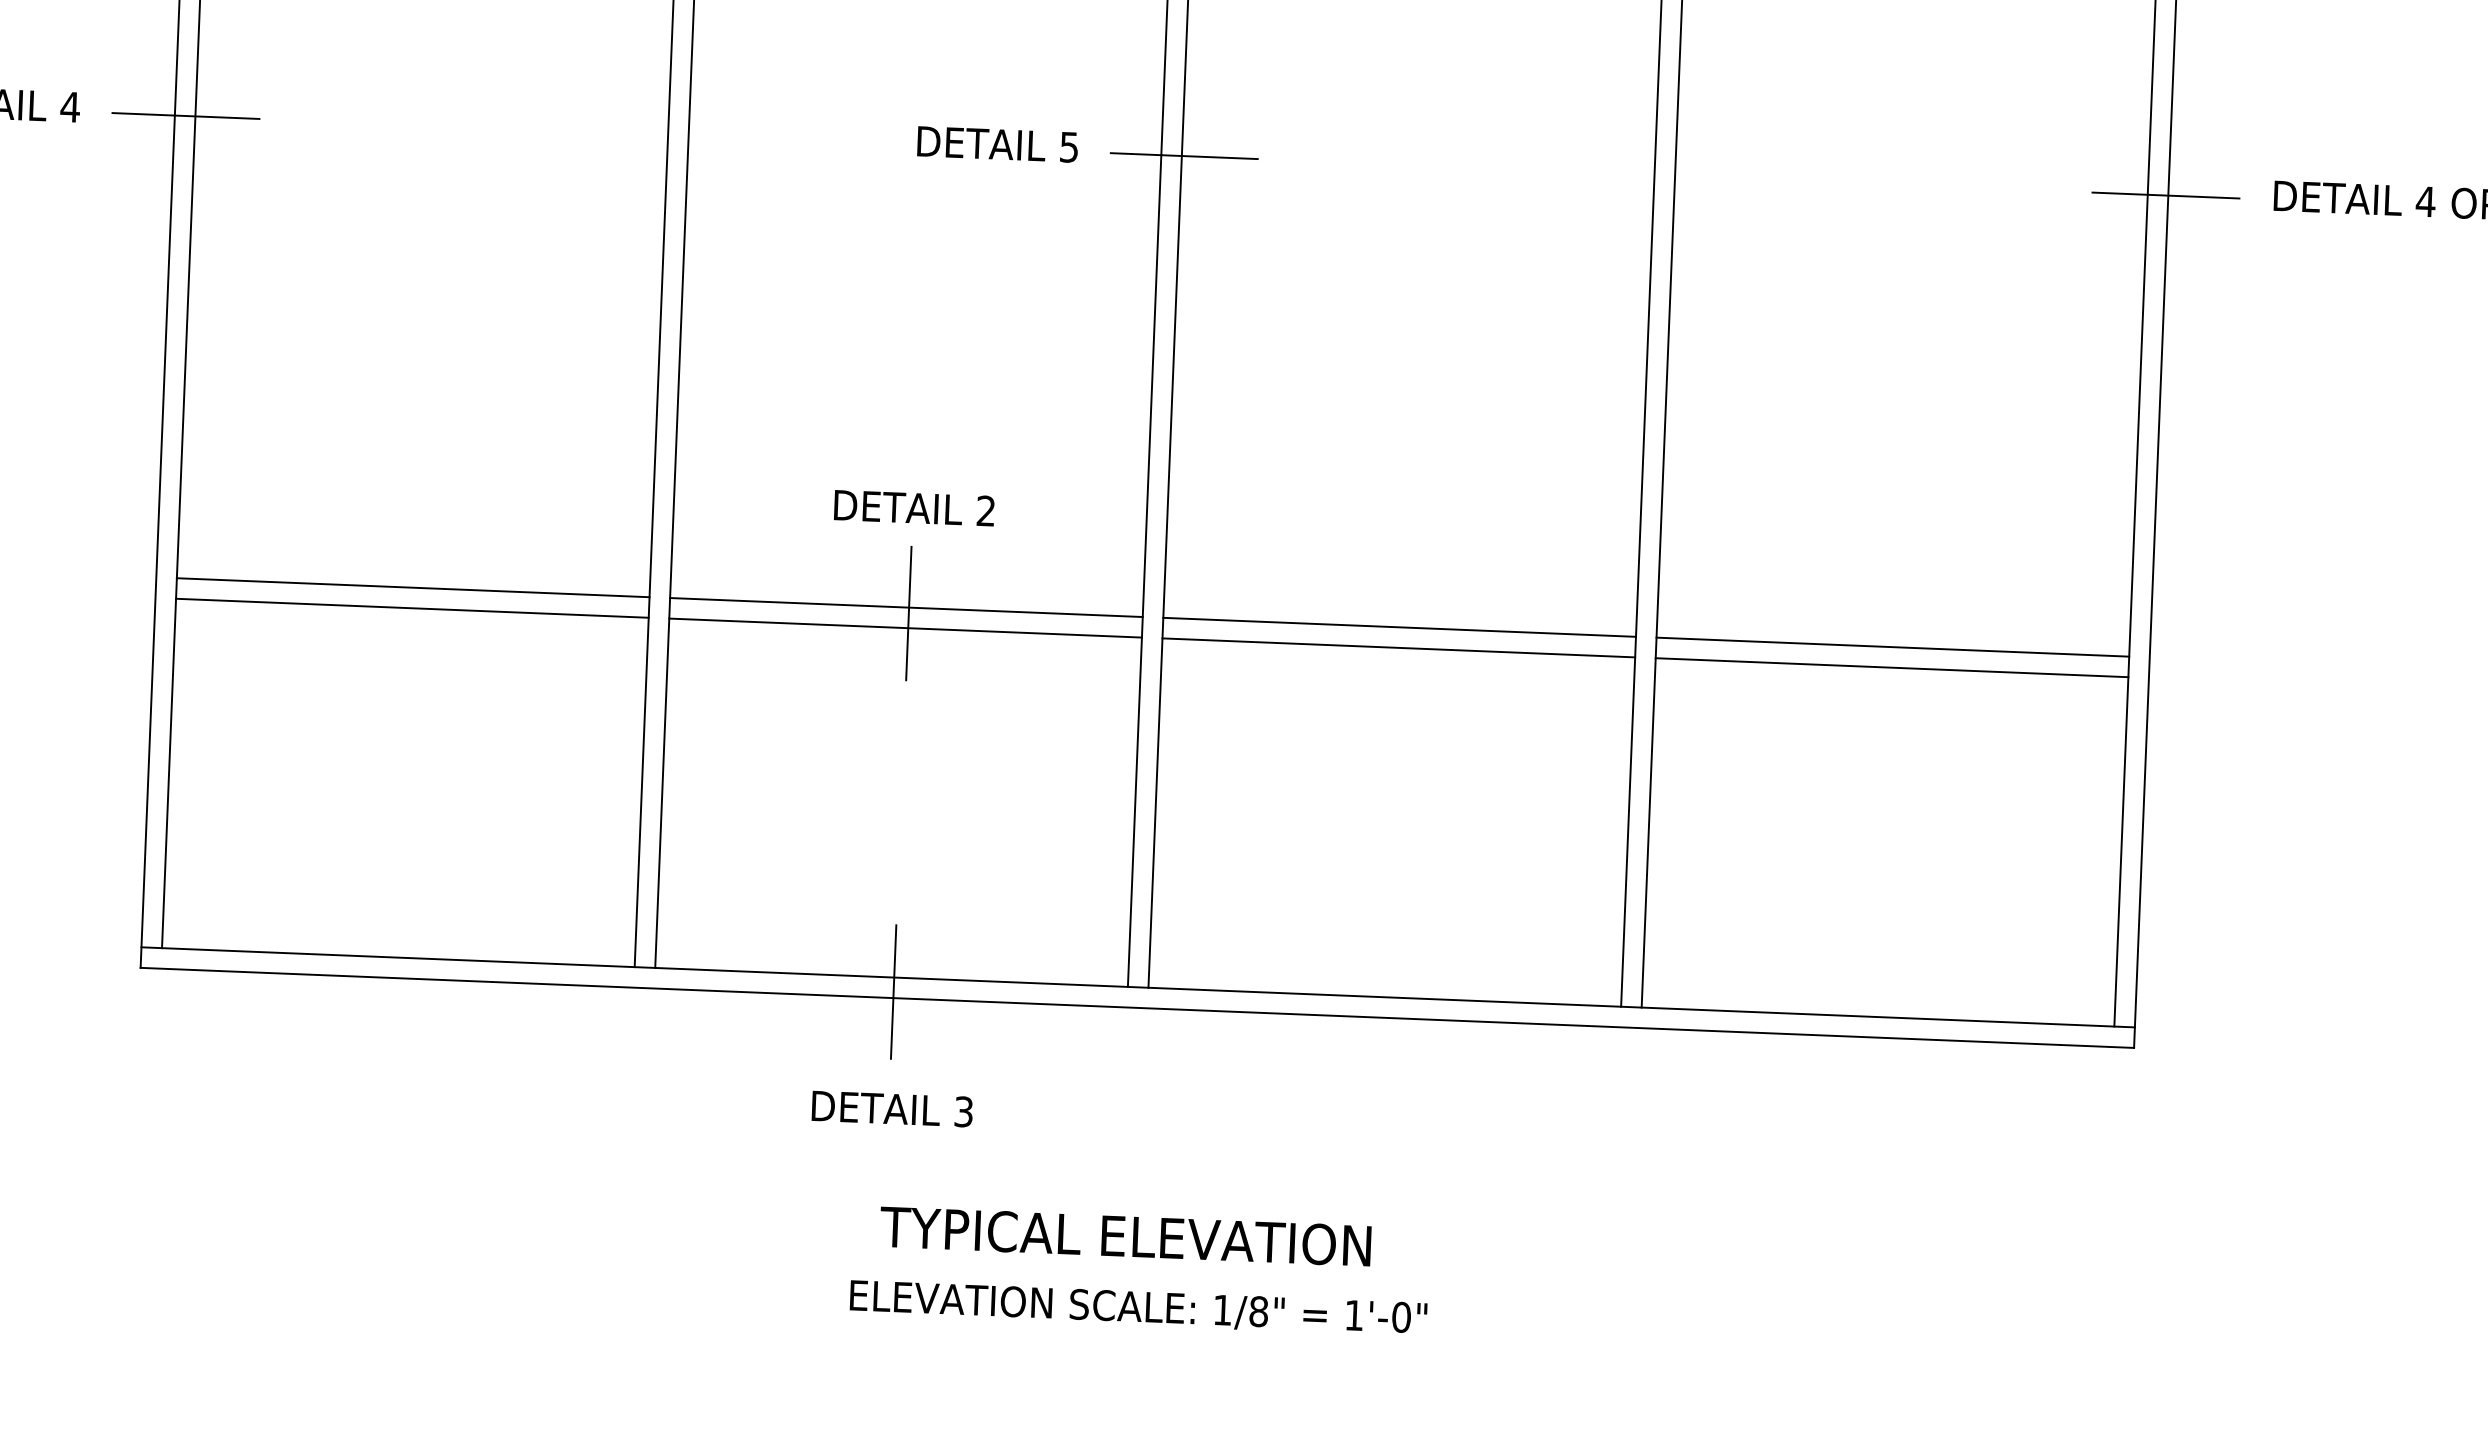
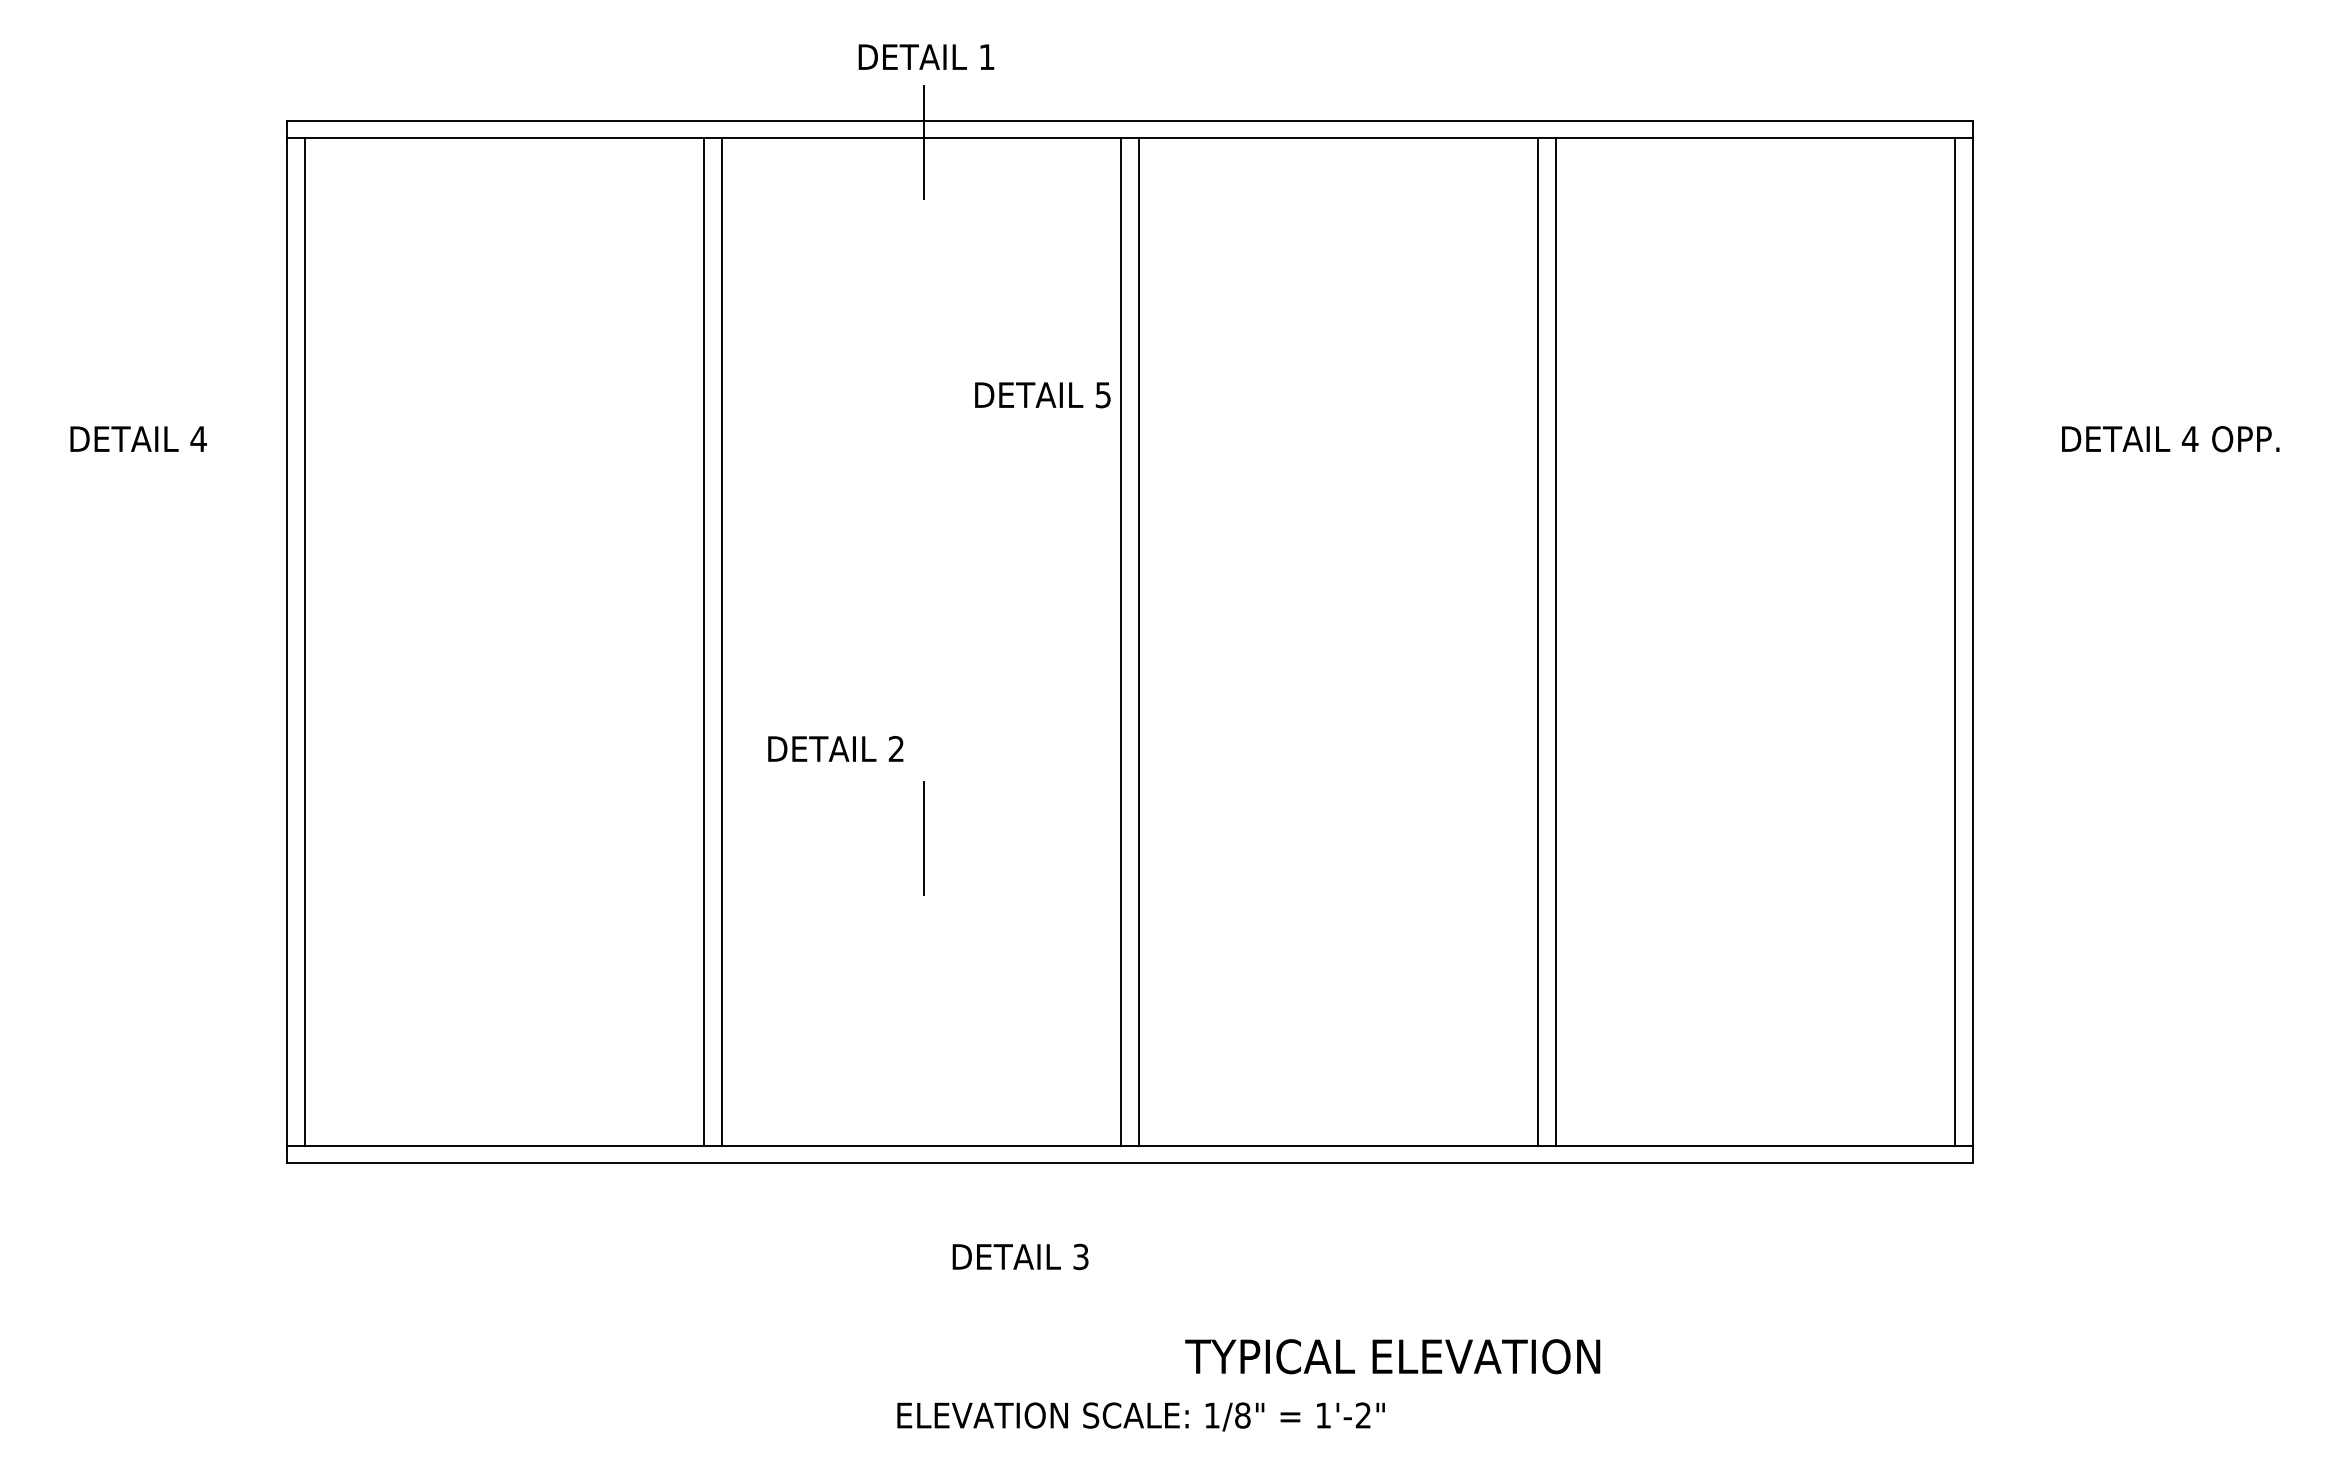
line: (185, 115) -> (296, 442), removed
text: (997, 144) -> (1042, 395), moved
line: (1184, 155) -> (1140, 442), removed
line: (2165, 195) -> (1970, 442), removed
text: (914, 507) -> (835, 748), moved
line: (413, 588) -> (504, 833), removed
line: (906, 607) -> (921, 833), removed
line: (412, 608) -> (504, 850), removed
line: (1399, 627) -> (1338, 833), removed
line: (905, 628) -> (921, 850), removed
line: (1398, 647) -> (1338, 850), removed
line: (1892, 647) -> (1755, 833), removed
line: (1892, 667) -> (1755, 850), removed
line: (893, 991) -> (923, 1157), removed
text: (892, 1108) -> (1020, 1256), moved
text: (1125, 1236) -> (1392, 1356), moved
text: (1401, 1317) -> (1363, 1415), 1'-0" -> 1'-2"

